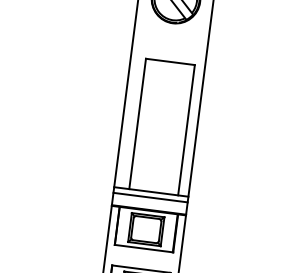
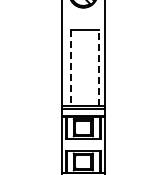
line: (137, 123) -> (70, 67), solid -> dashed
line: (187, 129) -> (99, 67), solid -> dashed

